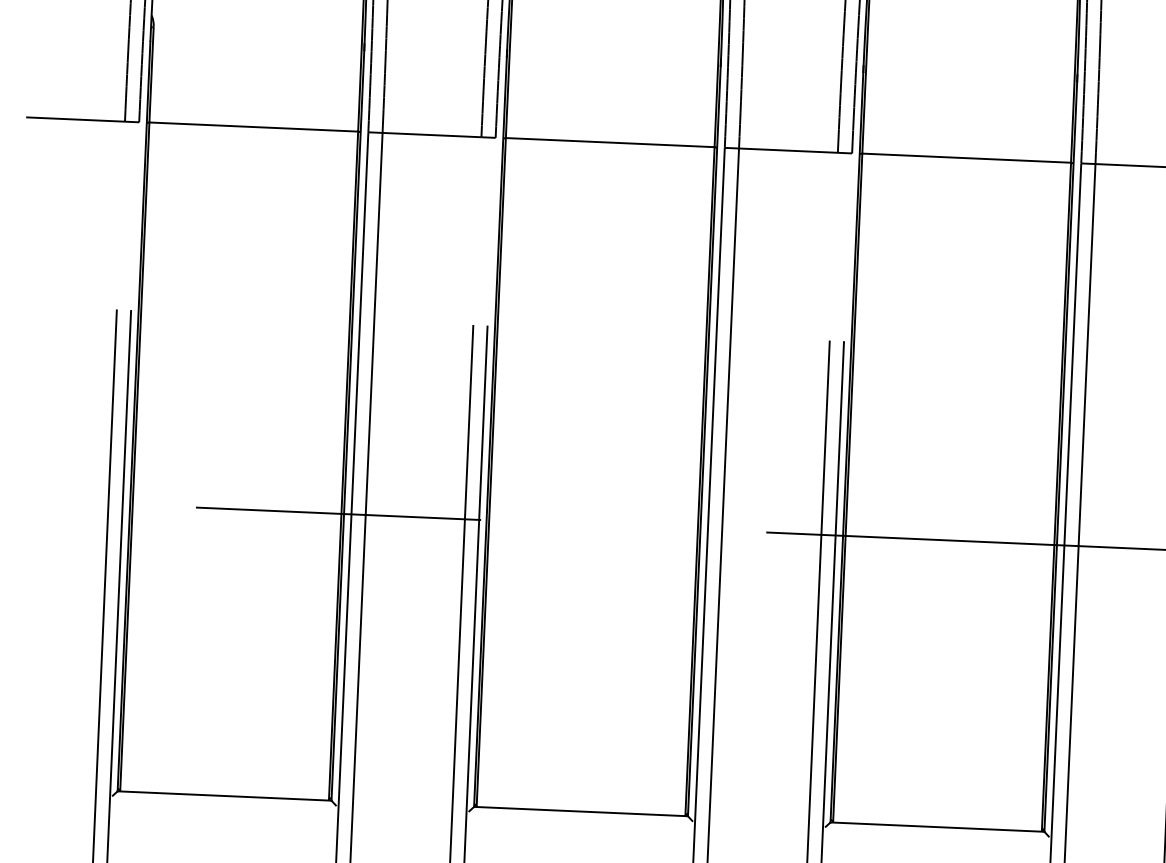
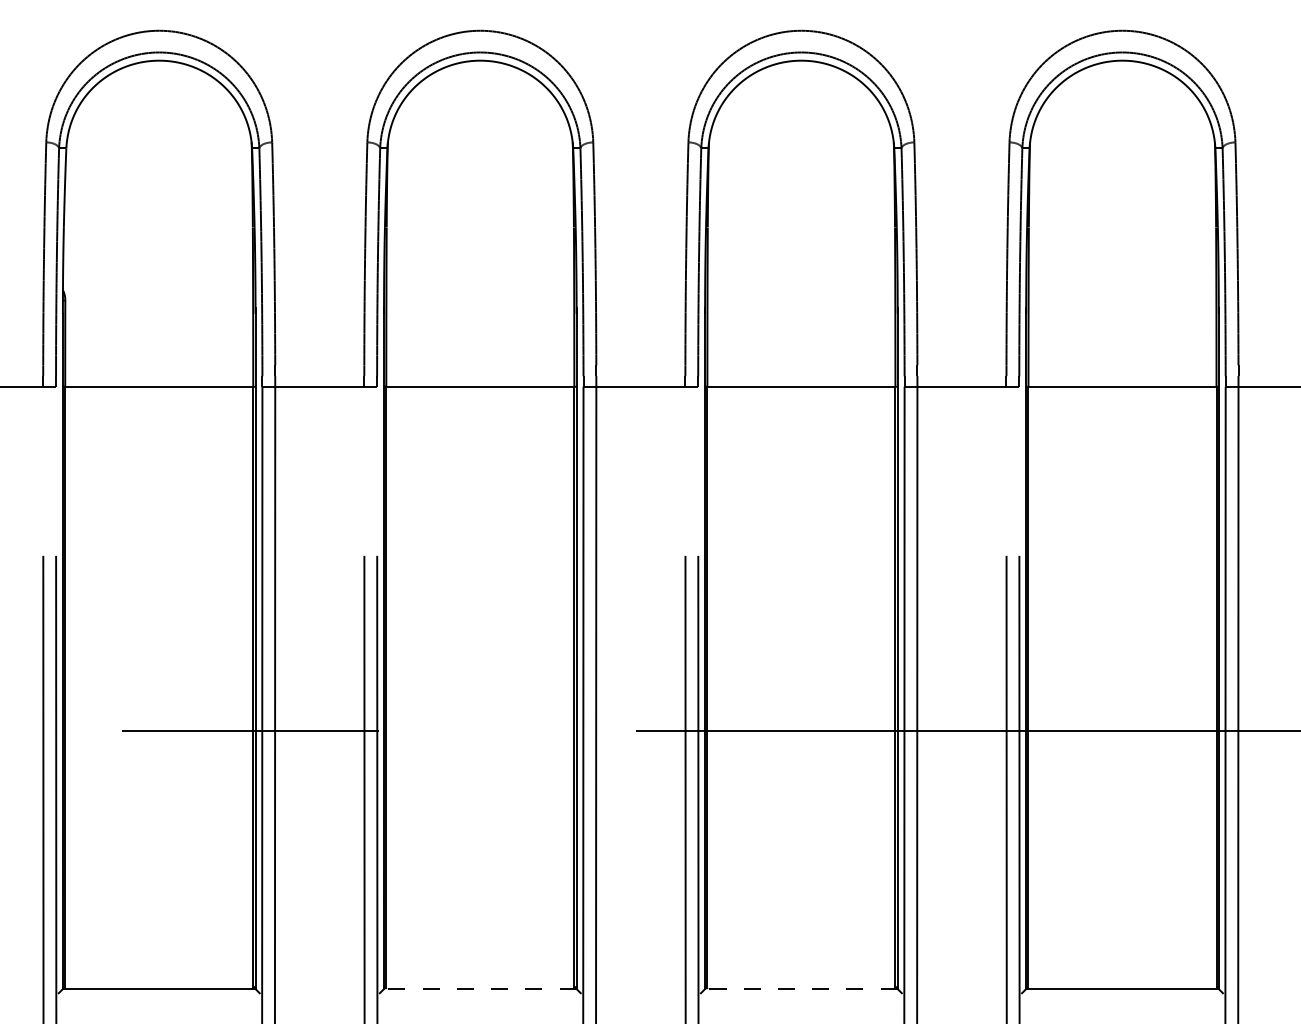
line: (580, 811) -> (479, 989), solid -> dashed
line: (936, 827) -> (800, 989), solid -> dashed

